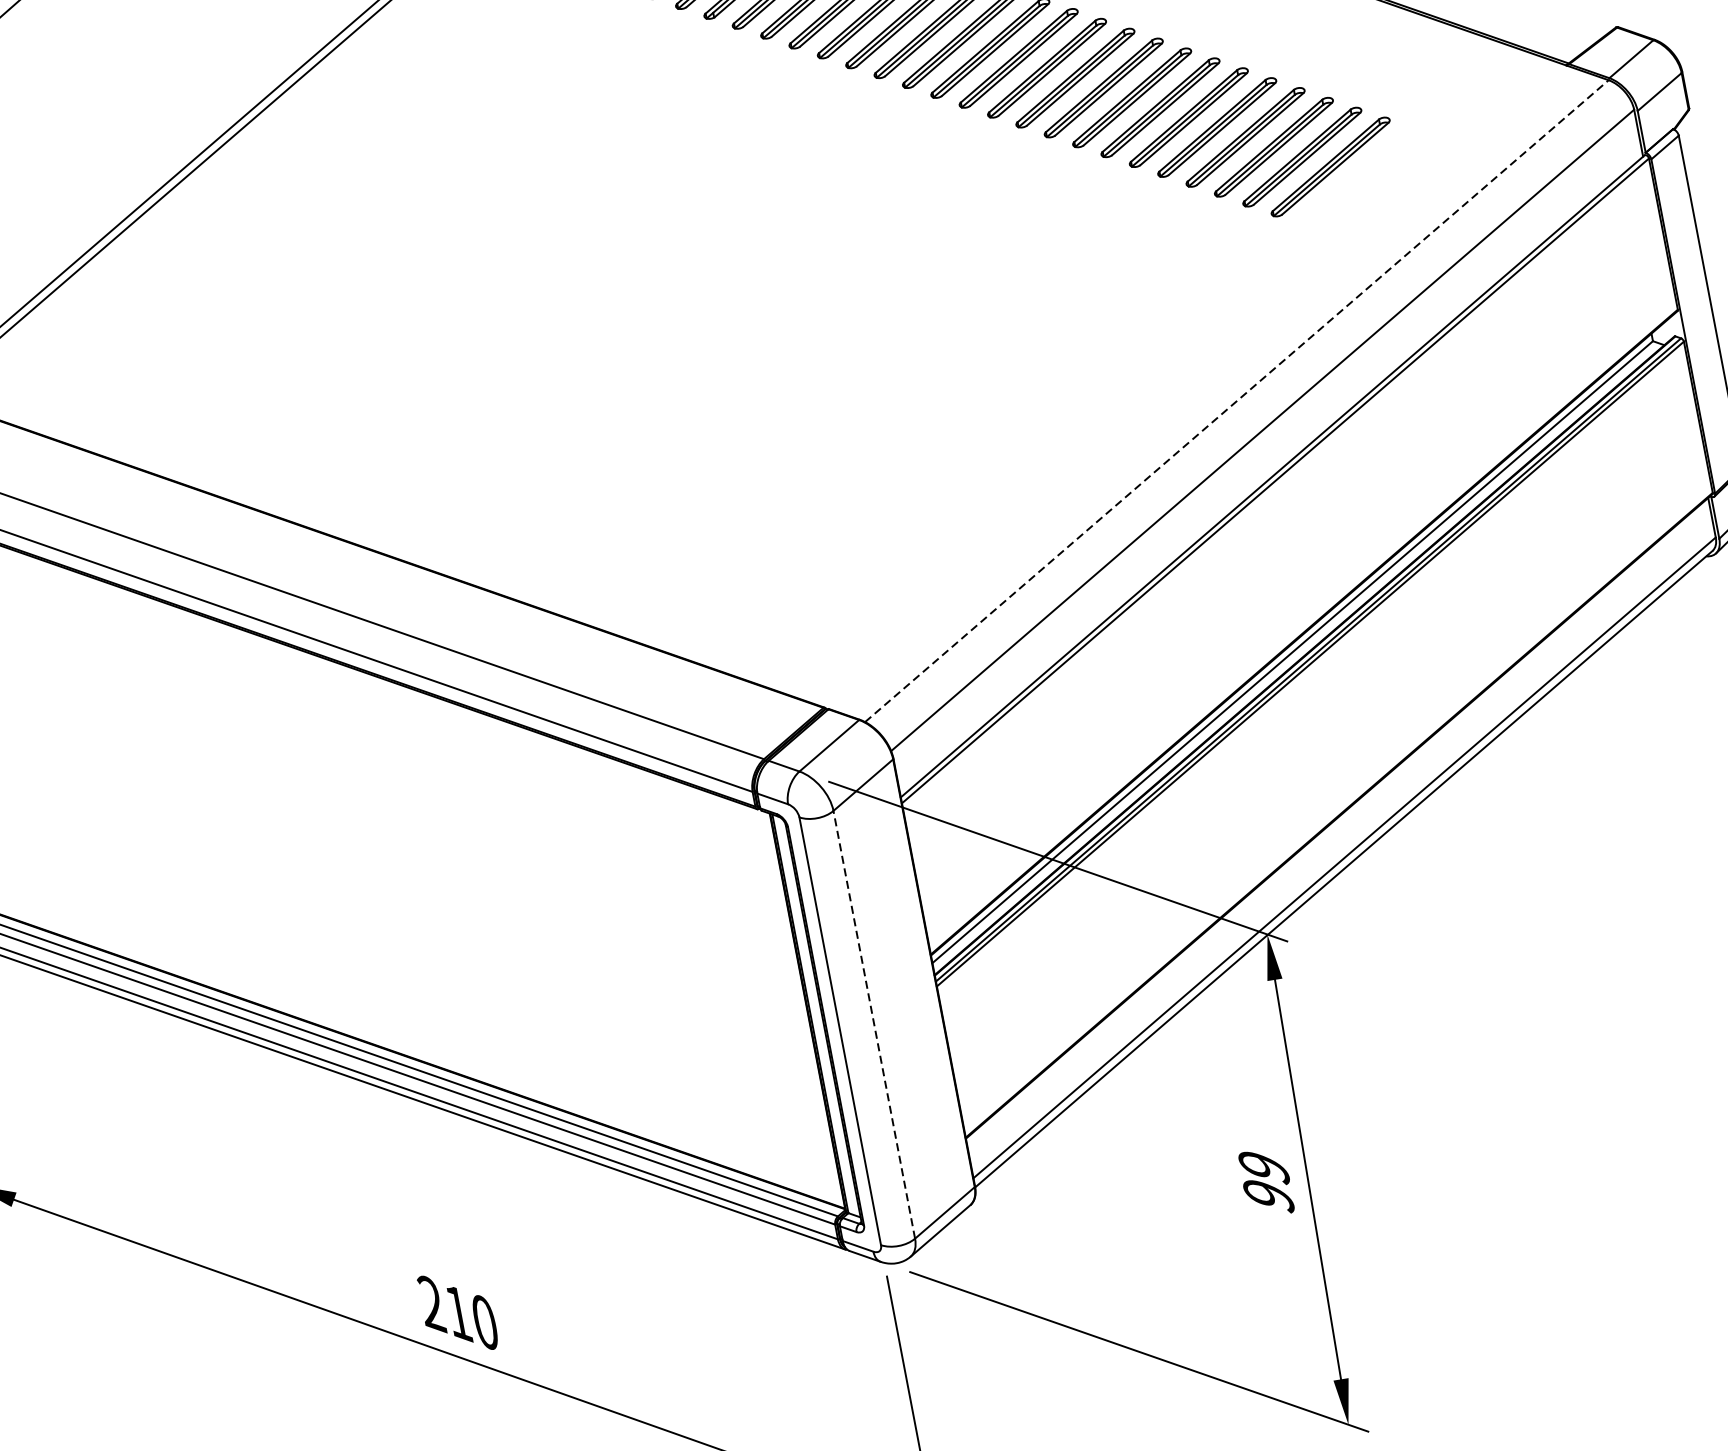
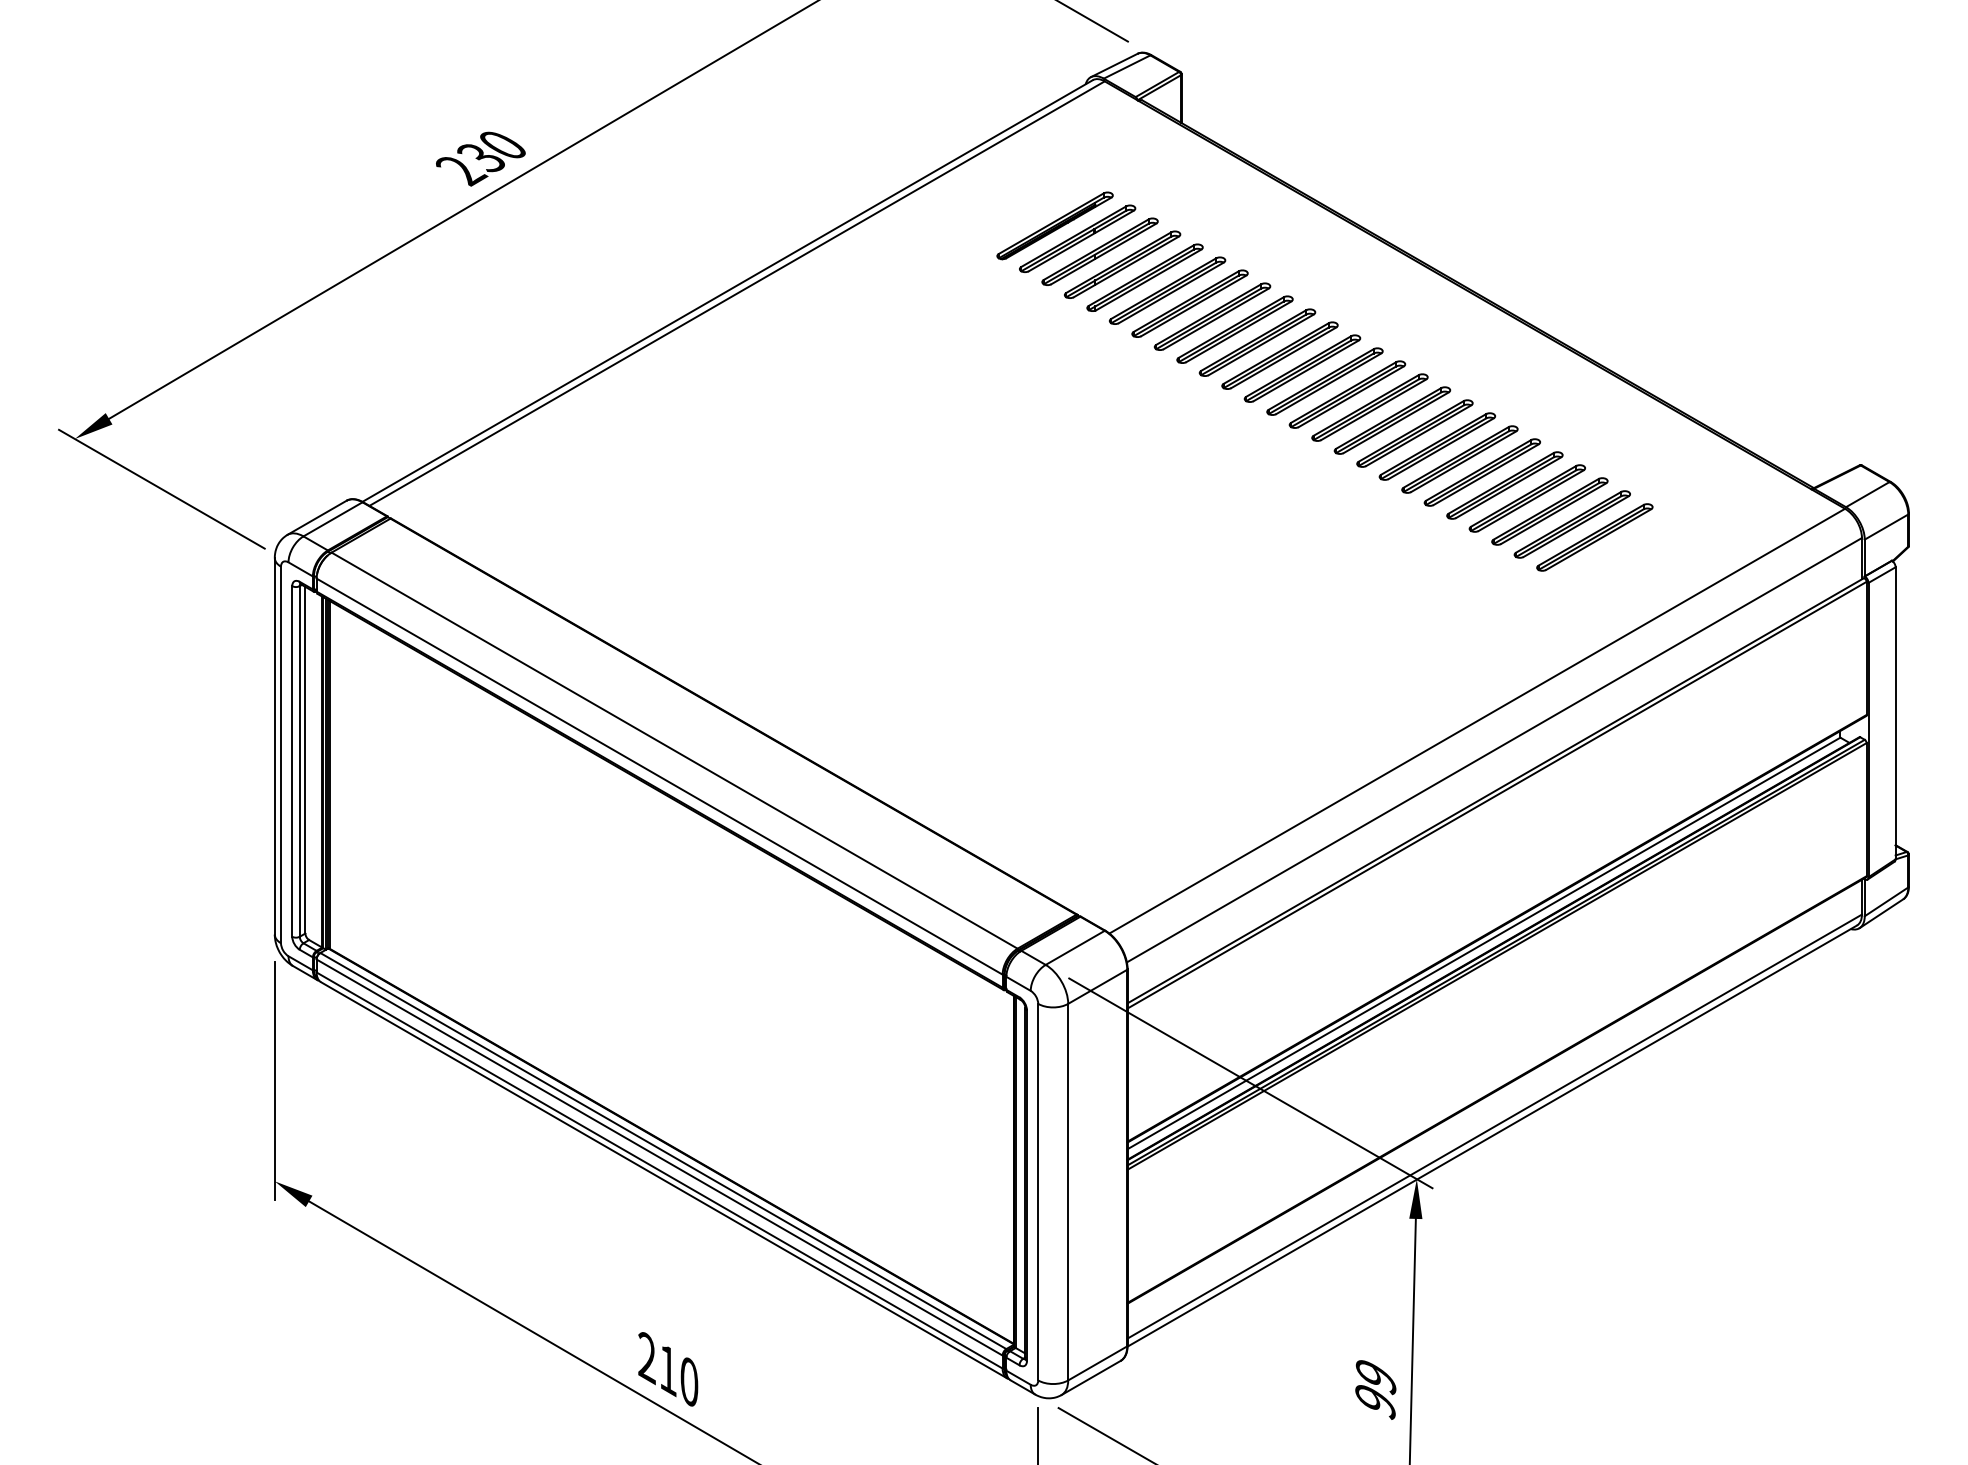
line: (1237, 401) -> (1477, 721), dashed -> solid
line: (874, 1023) -> (1068, 1191), dashed -> solid

